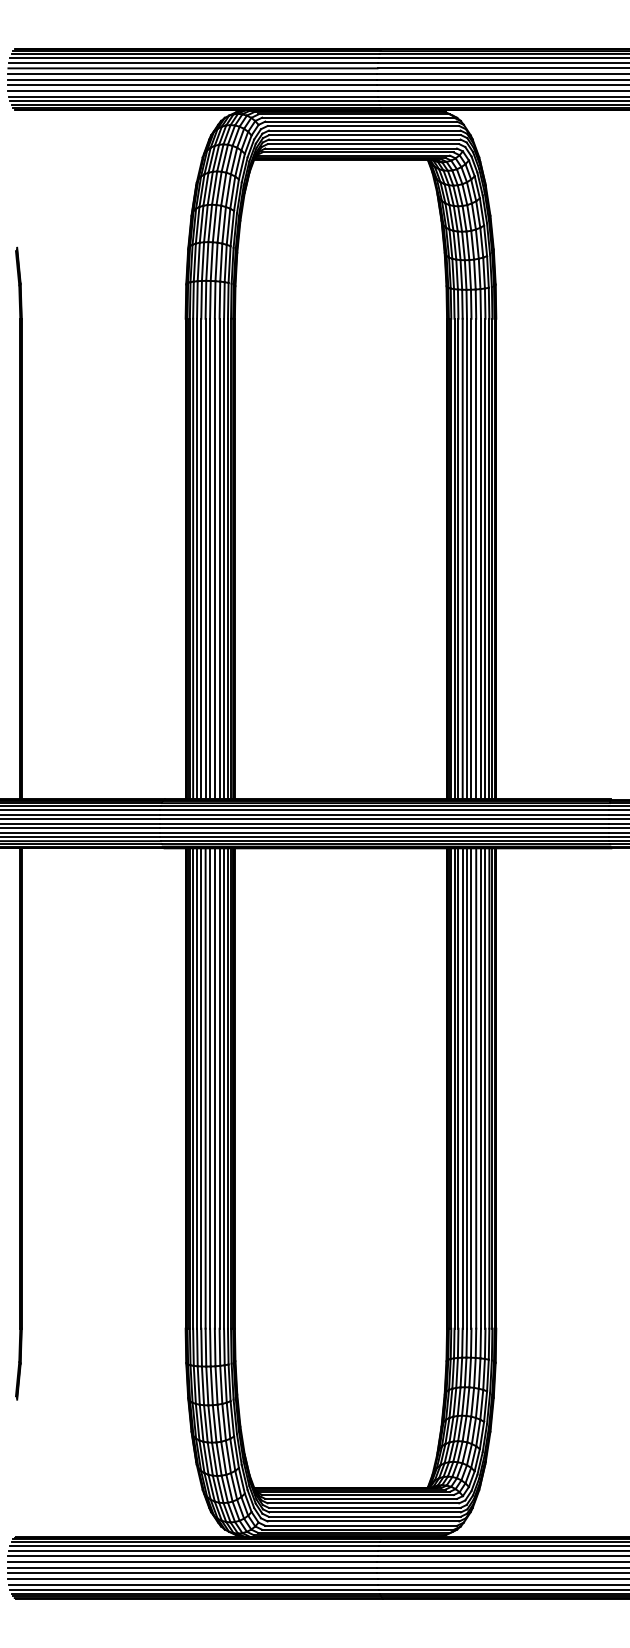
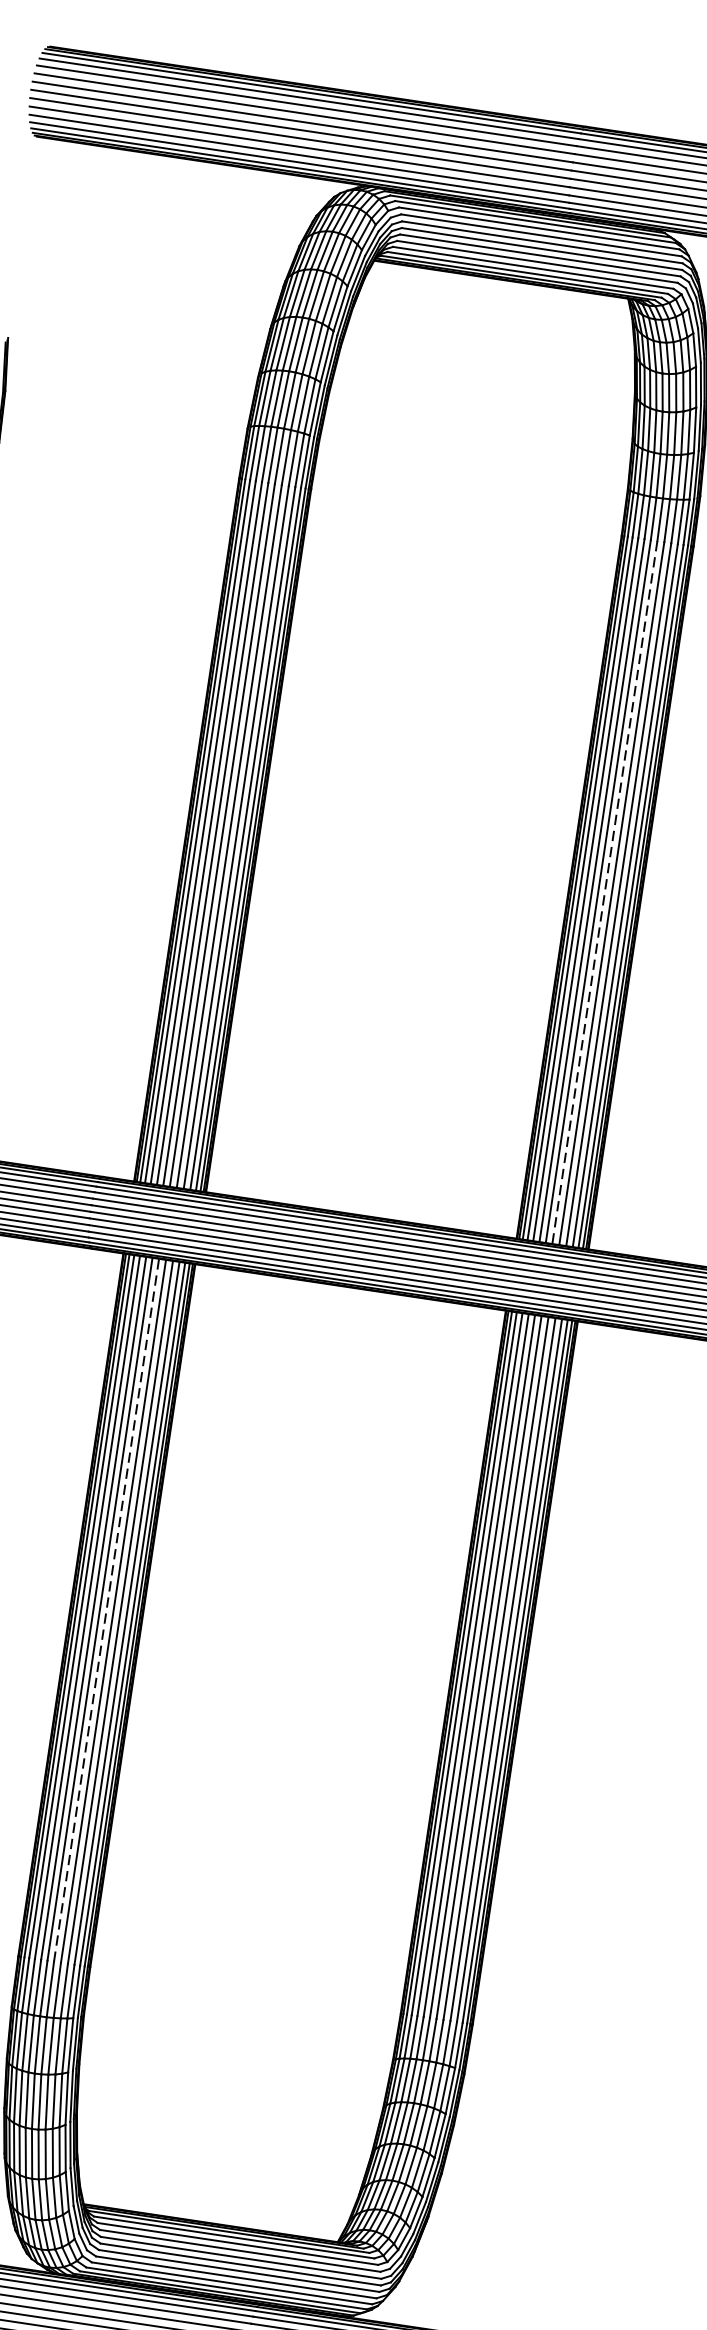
line: (471, 559) -> (604, 893), solid -> dashed
line: (210, 1088) -> (107, 1610), solid -> dashed

